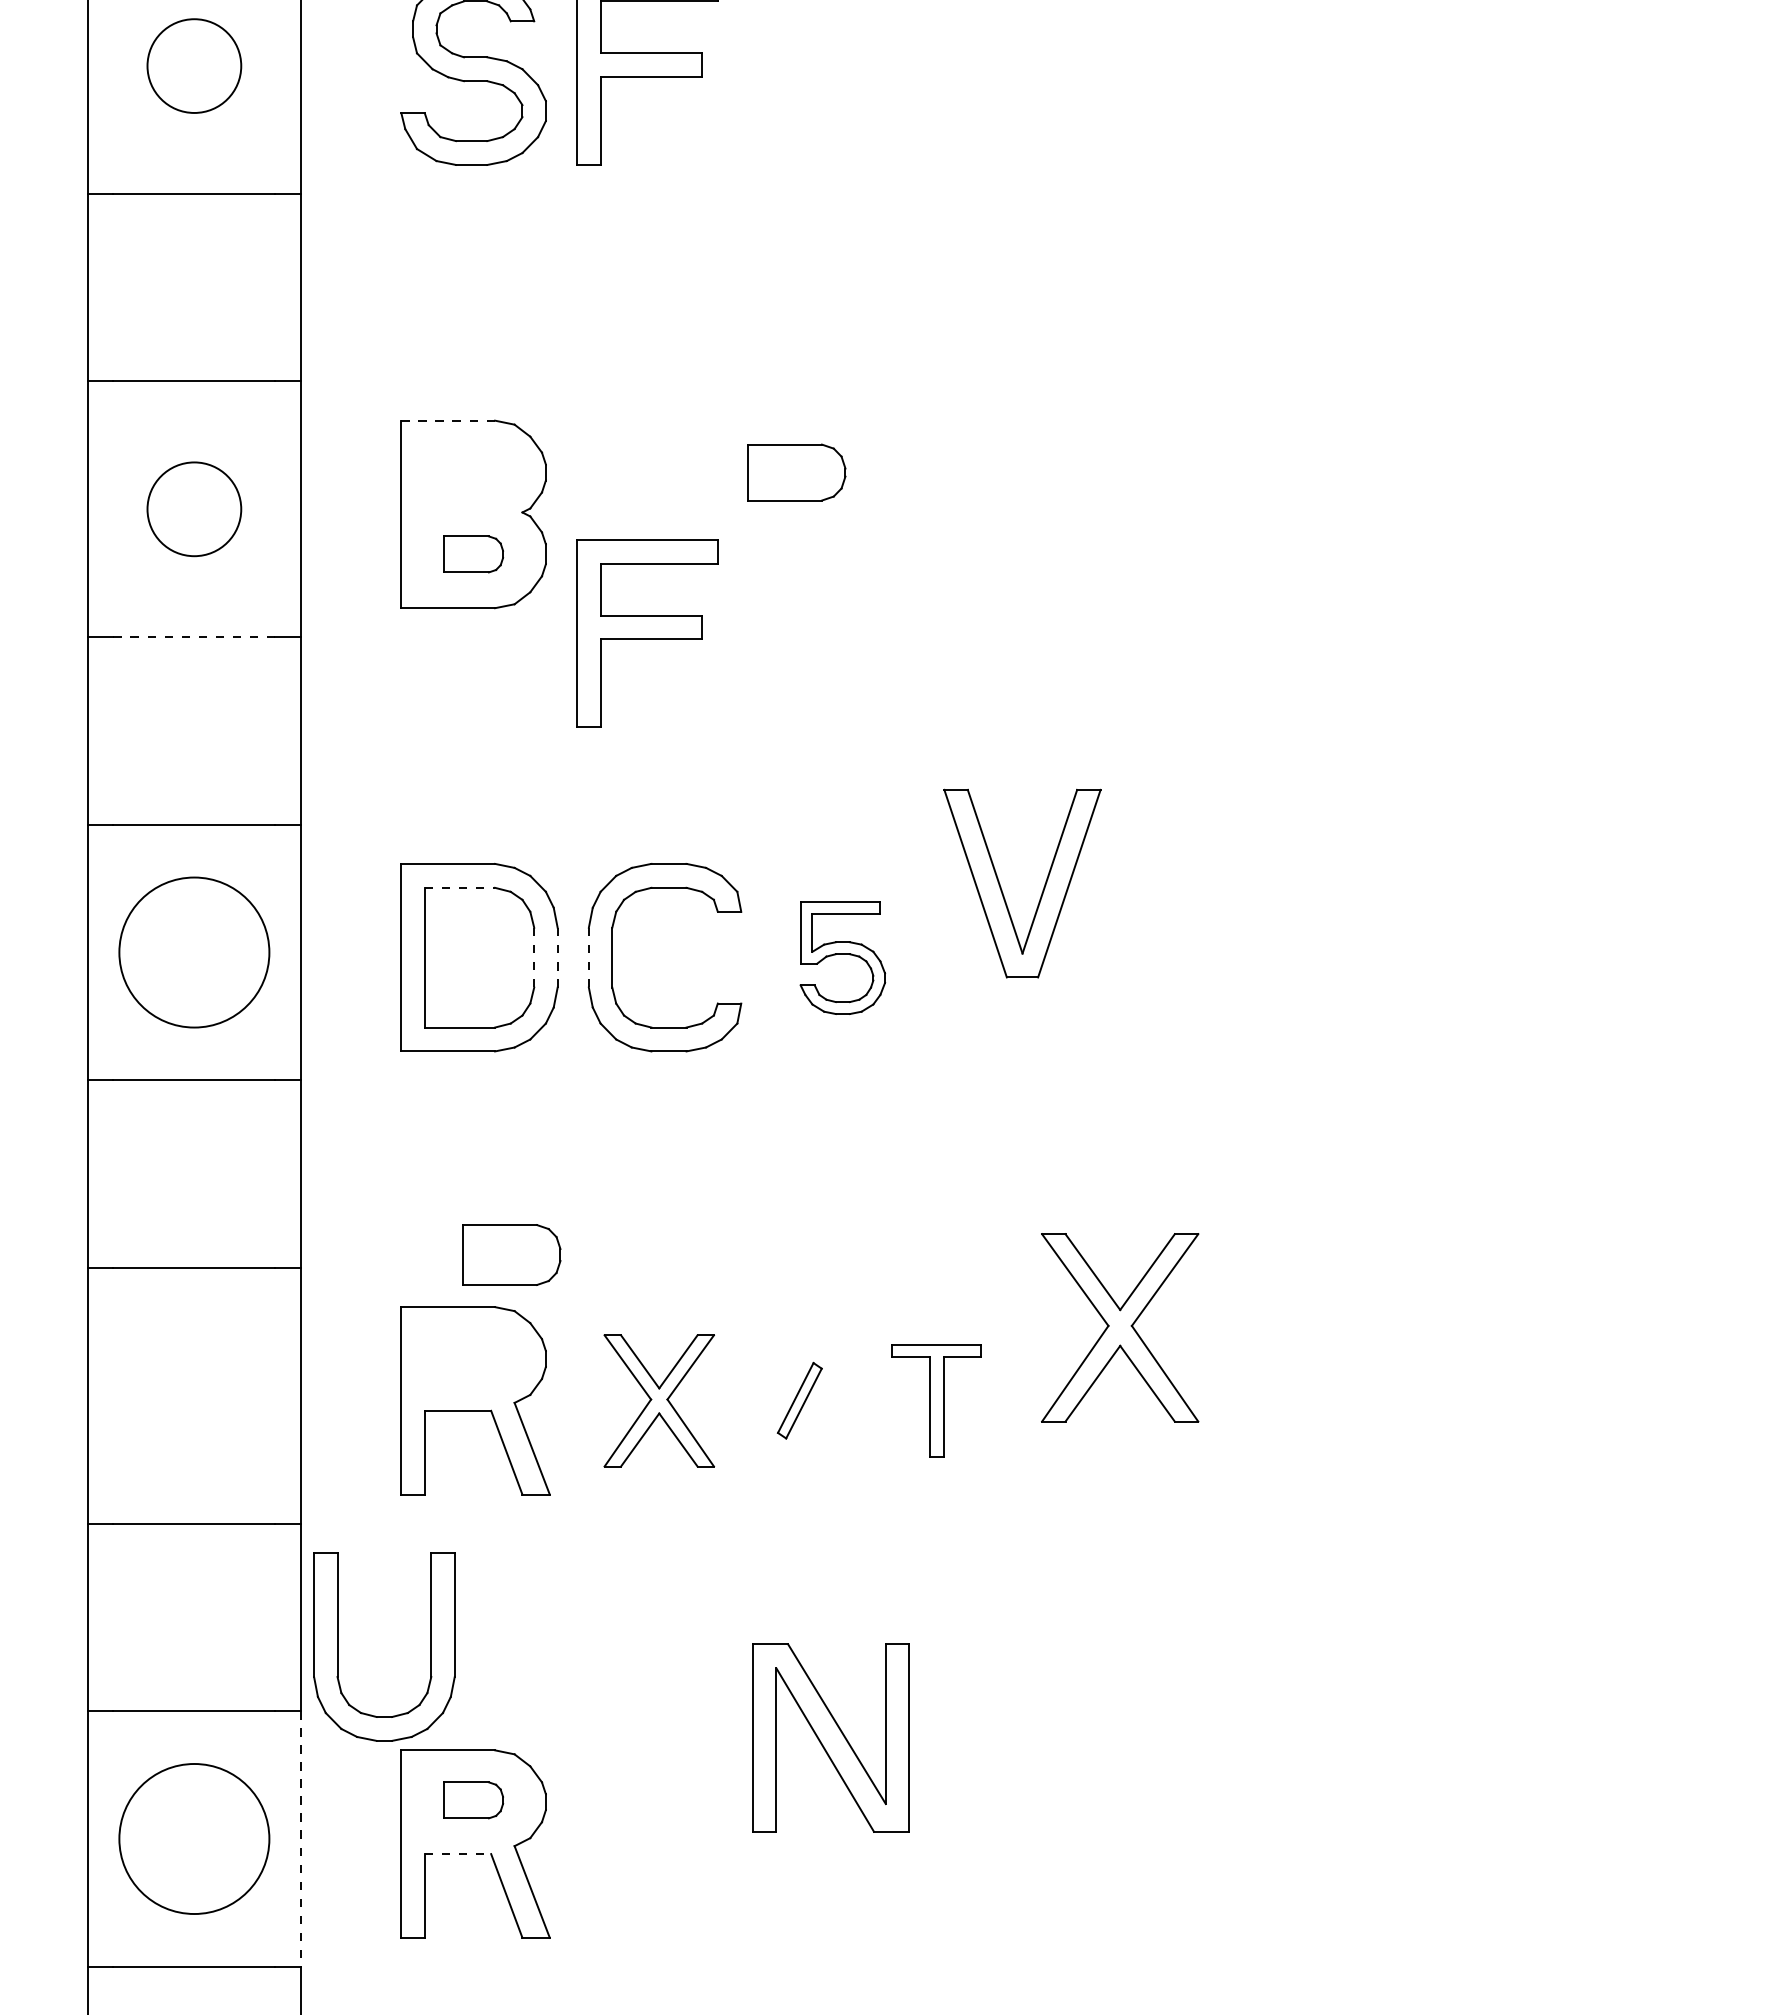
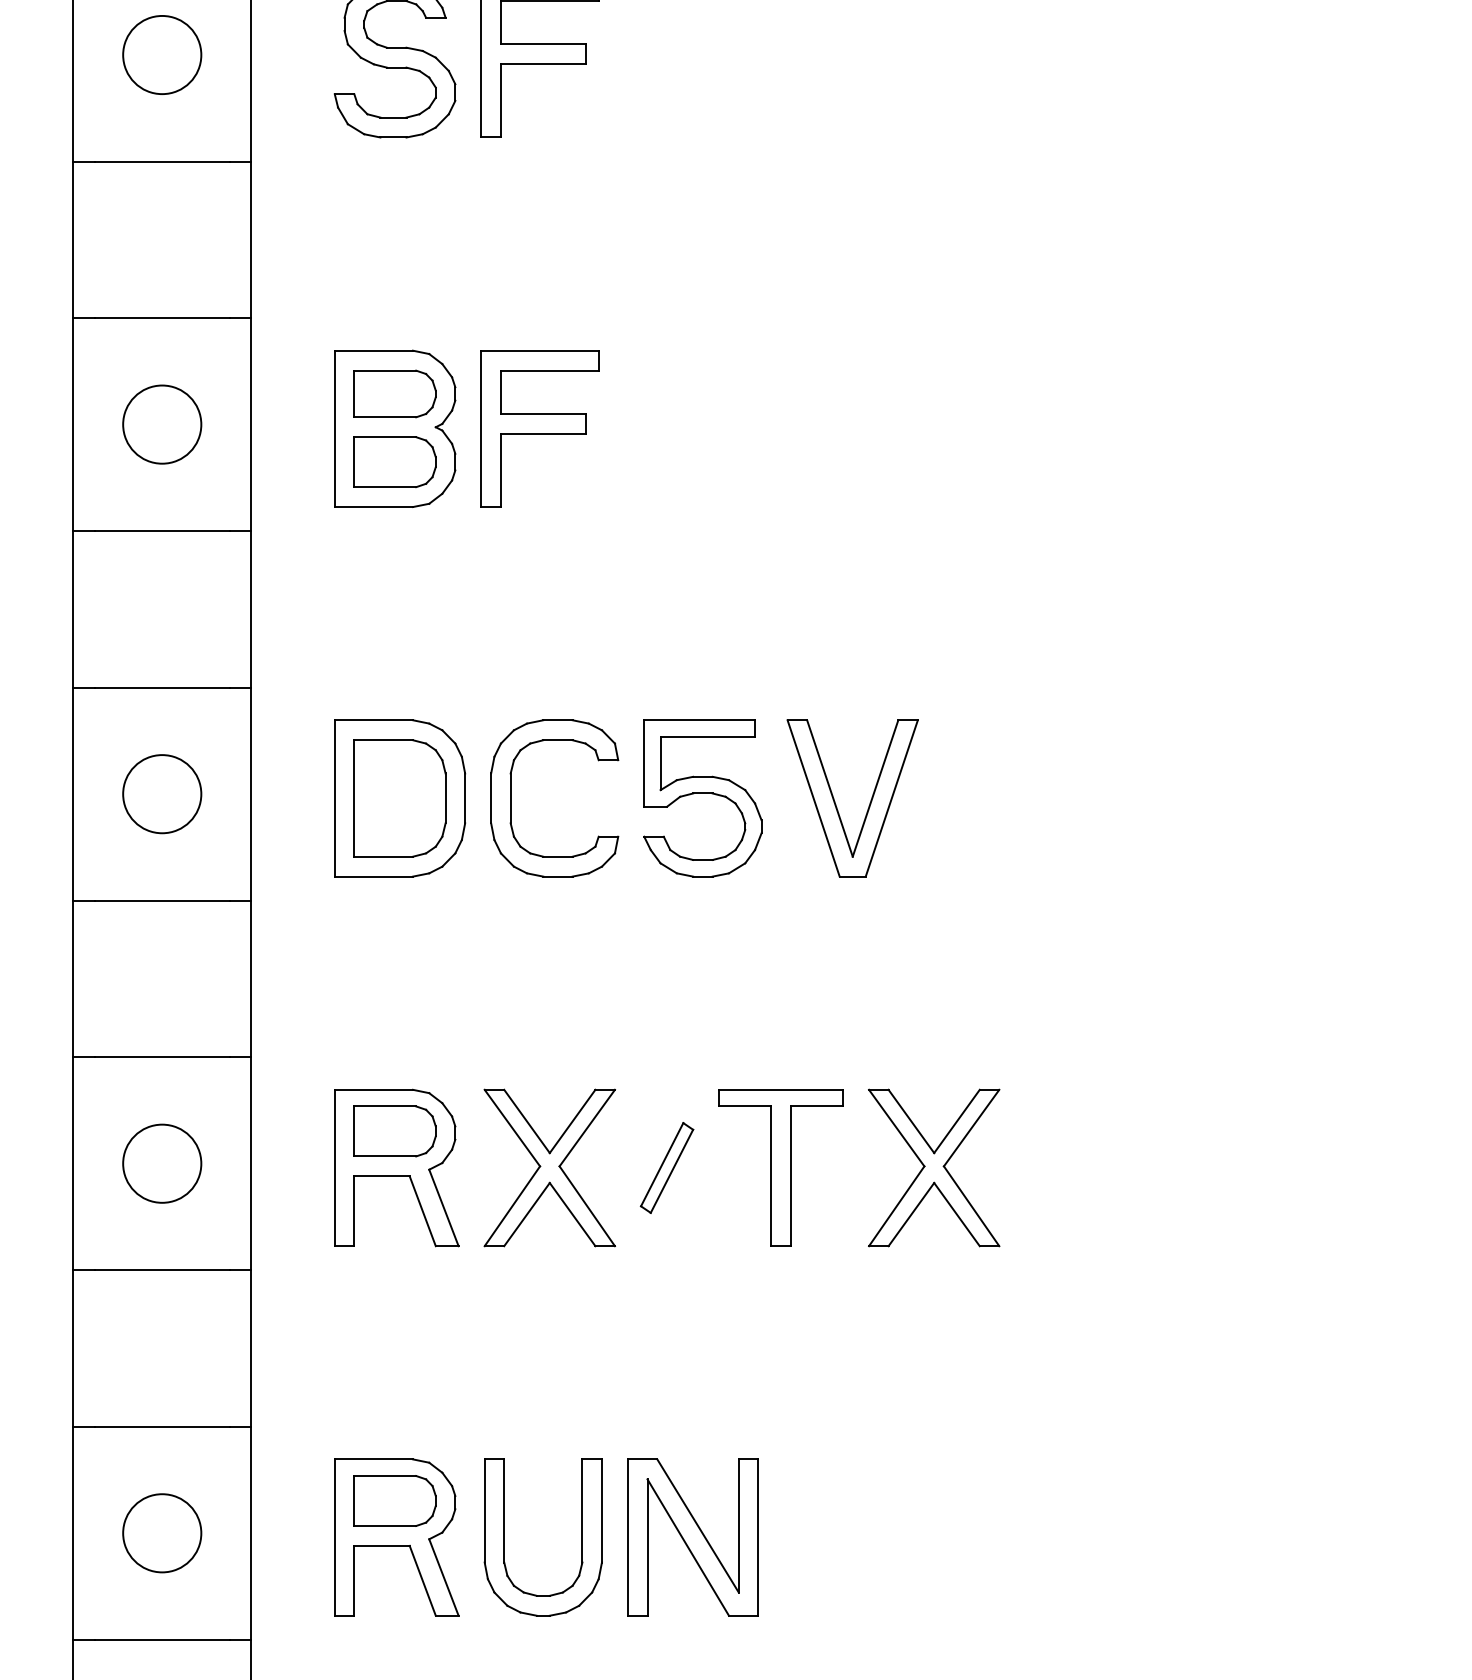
line: (448, 420) -> (374, 350), dashed -> solid
part: (796, 472) -> (394, 393), moved
part: (473, 554) -> (394, 462), size x1.67
part: (647, 633) -> (540, 428), moved
line: (194, 637) -> (162, 531), dashed -> solid
line: (460, 887) -> (384, 739), dashed -> solid
part: (1002, 889) -> (836, 803), moved
circle: (194, 952) -> (162, 794), size x0.62
line: (534, 957) -> (445, 798), dashed -> solid
line: (557, 957) -> (465, 798), dashed -> solid
line: (588, 957) -> (490, 798), dashed -> solid
part: (842, 957) -> (702, 798), size x1.67
part: (511, 1254) -> (394, 1130), moved
part: (1120, 1327) -> (934, 1167), moved
circle: (194, 1395) -> (162, 1163), added
part: (659, 1400) -> (550, 1167), size x1.43
part: (799, 1400) -> (666, 1167), size x1.43
part: (936, 1400) -> (781, 1167), size x1.67
part: (338, 1646) -> (505, 1537), moved
part: (830, 1737) -> (692, 1537), moved
part: (473, 1800) -> (394, 1501), size x1.67
circle: (194, 1838) -> (162, 1532), size x0.62
line: (300, 1839) -> (250, 1533), dashed -> solid
line: (458, 1854) -> (382, 1546), dashed -> solid

